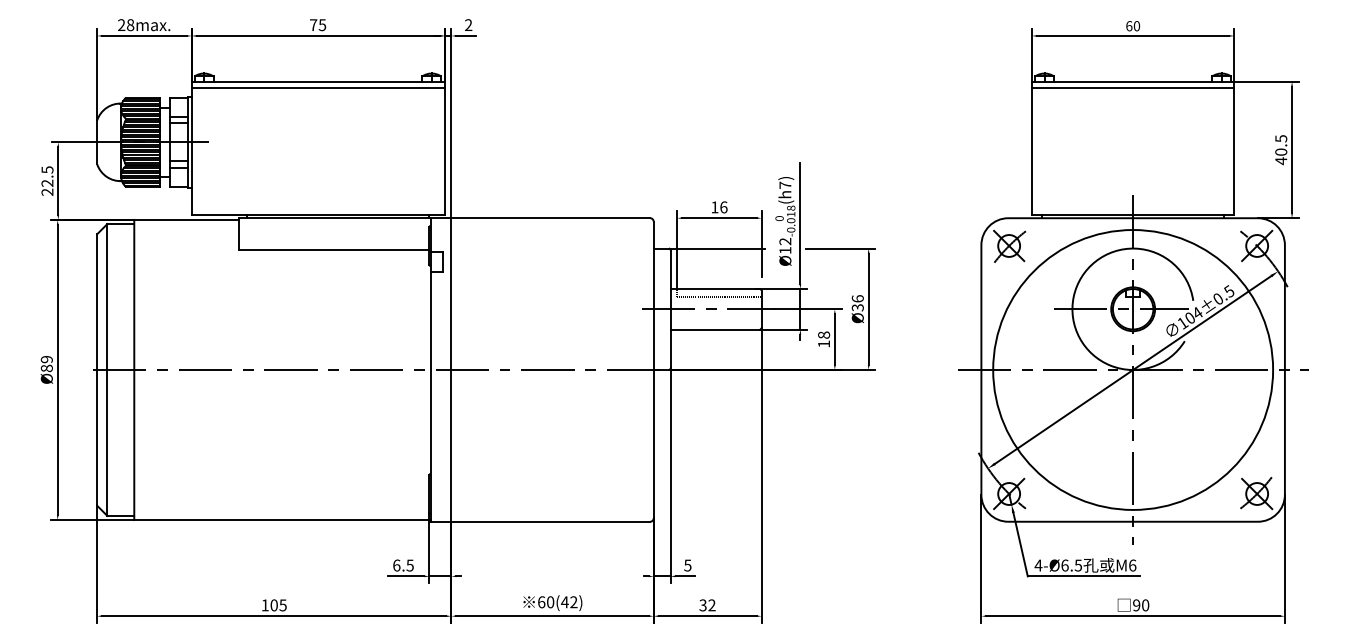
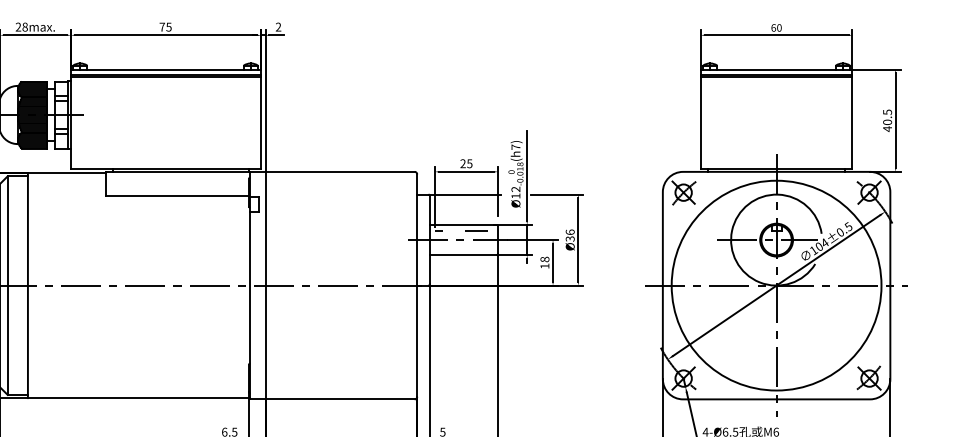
line: (317, 91) -> (165, 76), added
line: (1132, 91) -> (776, 76), added
text: (719, 207) -> (466, 163), 16 -> 25

